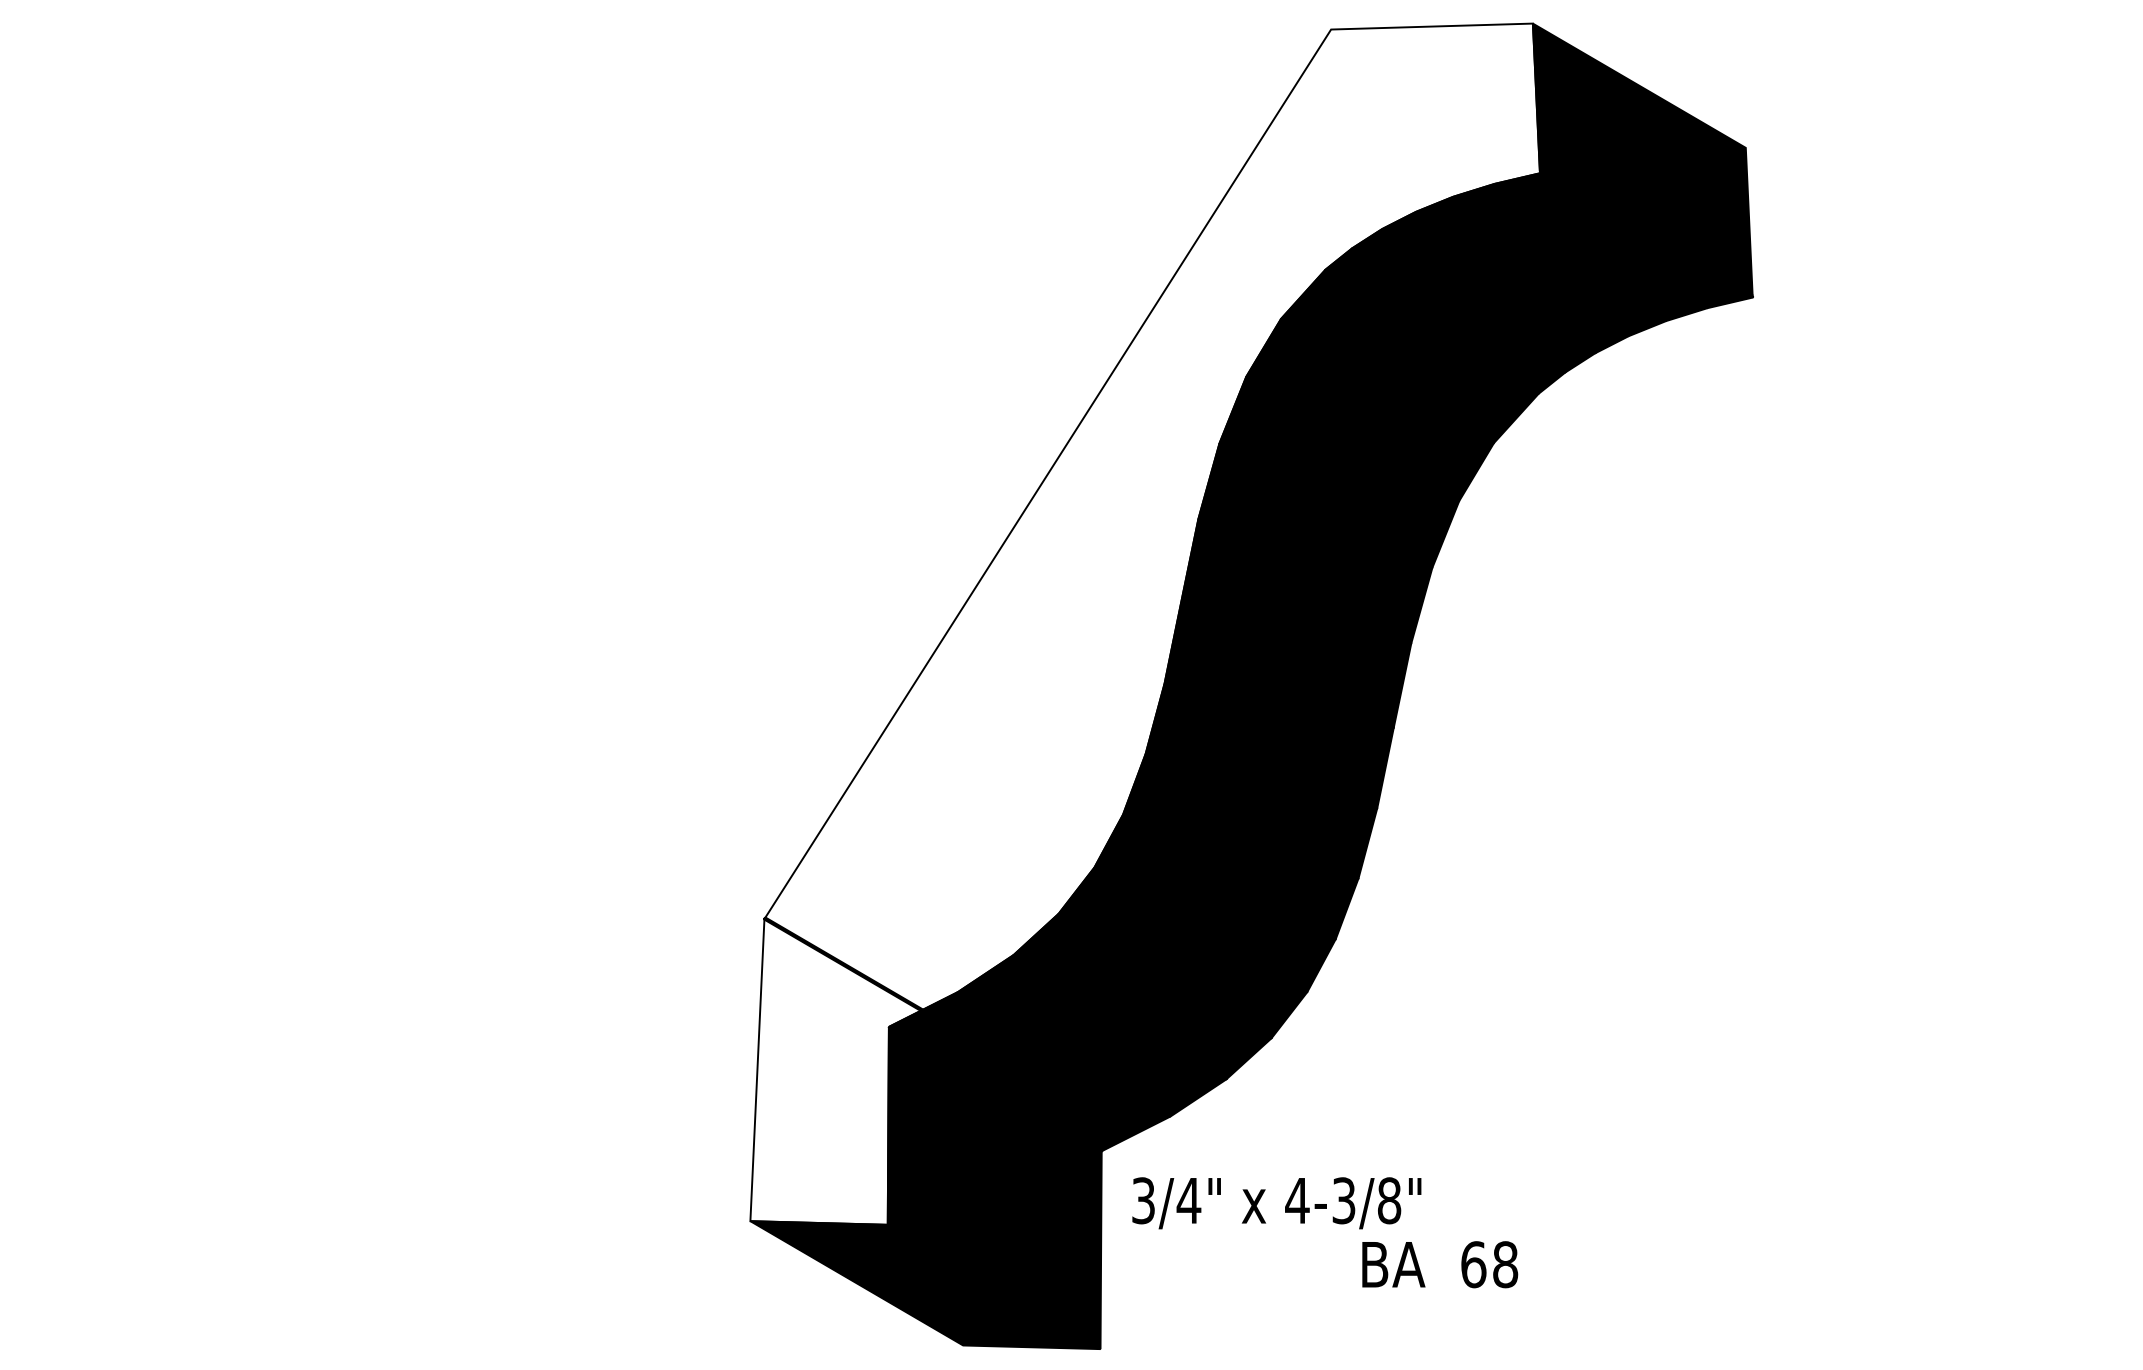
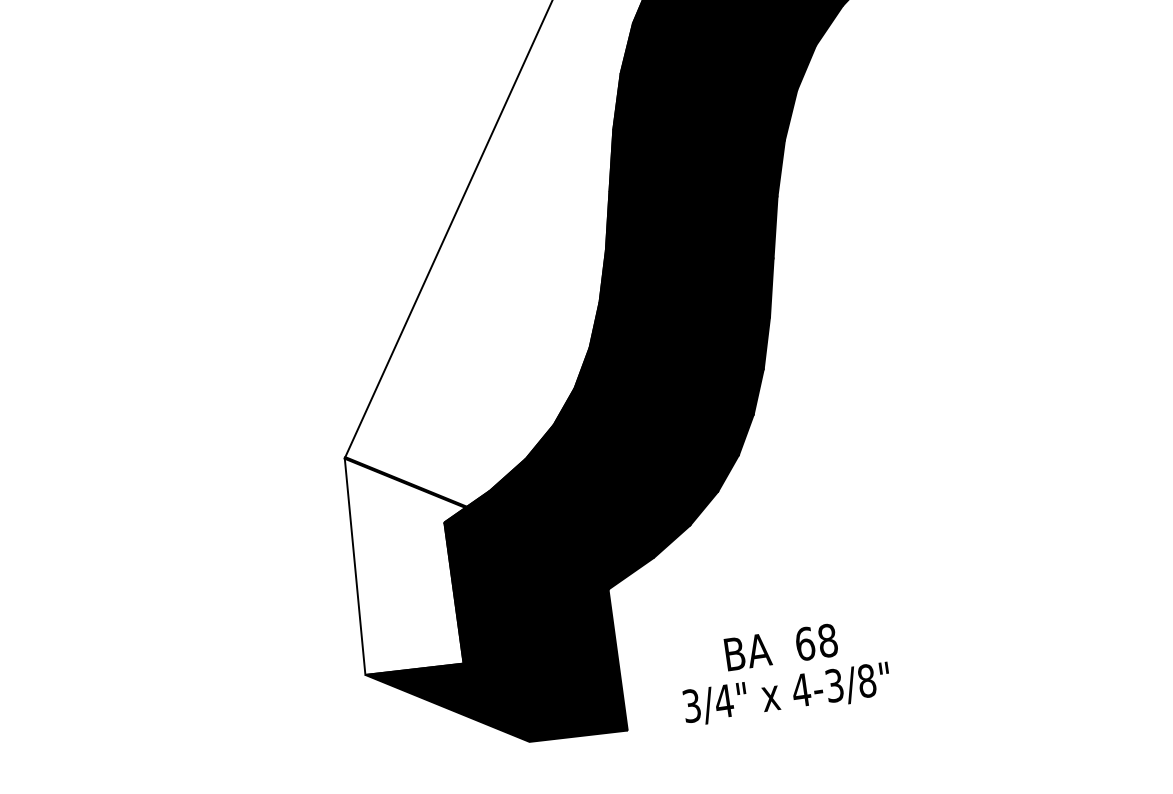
text: (1276, 1203) -> (786, 694), moved
text: (1440, 1264) -> (781, 647), moved

